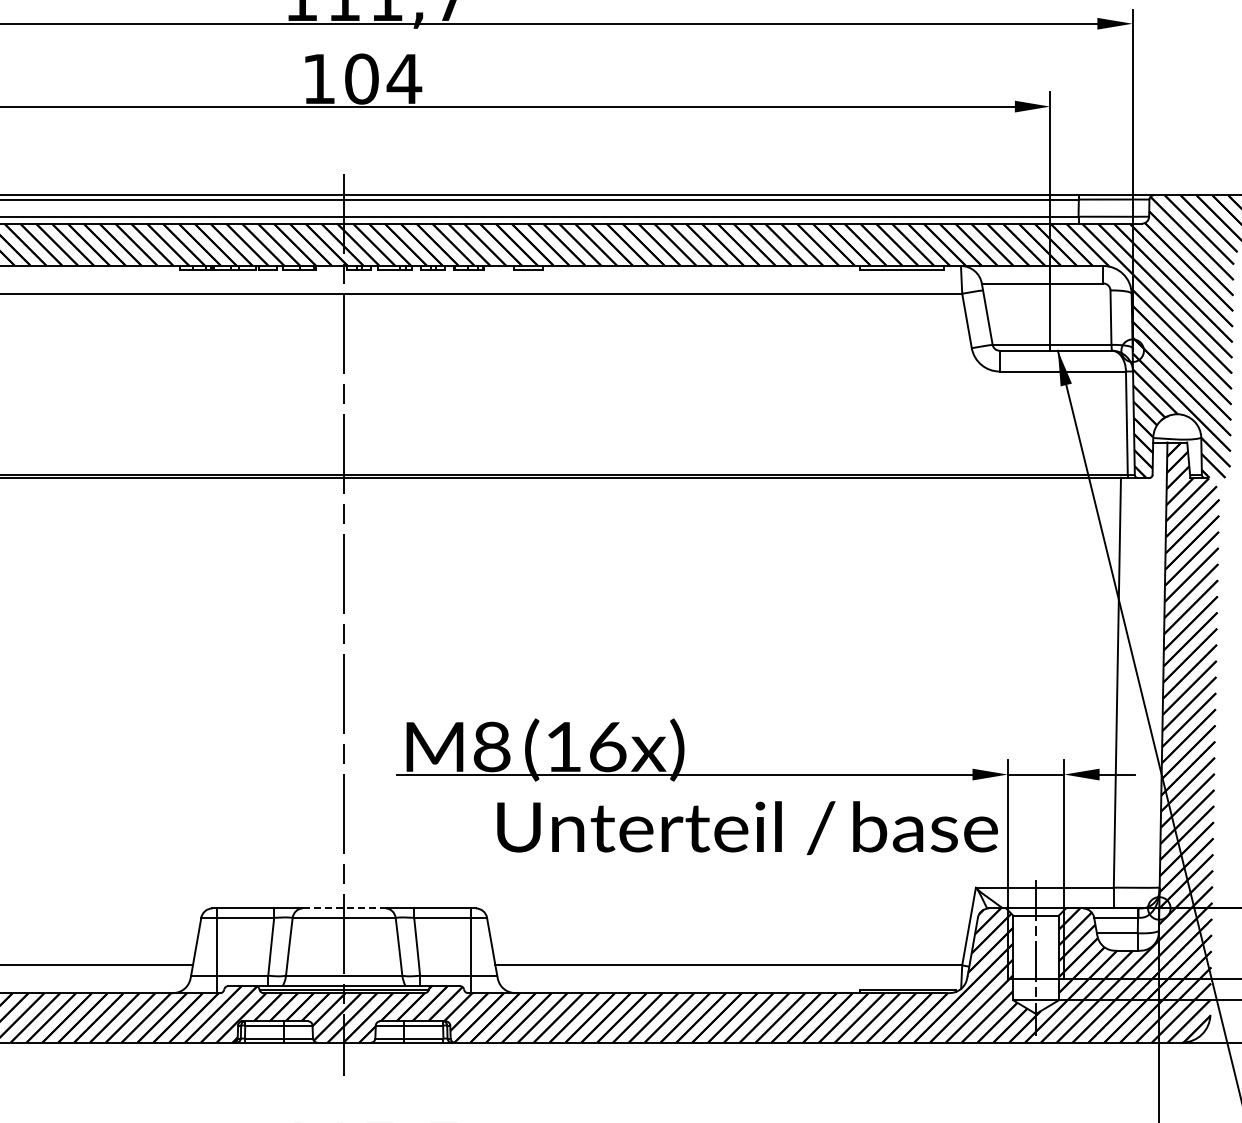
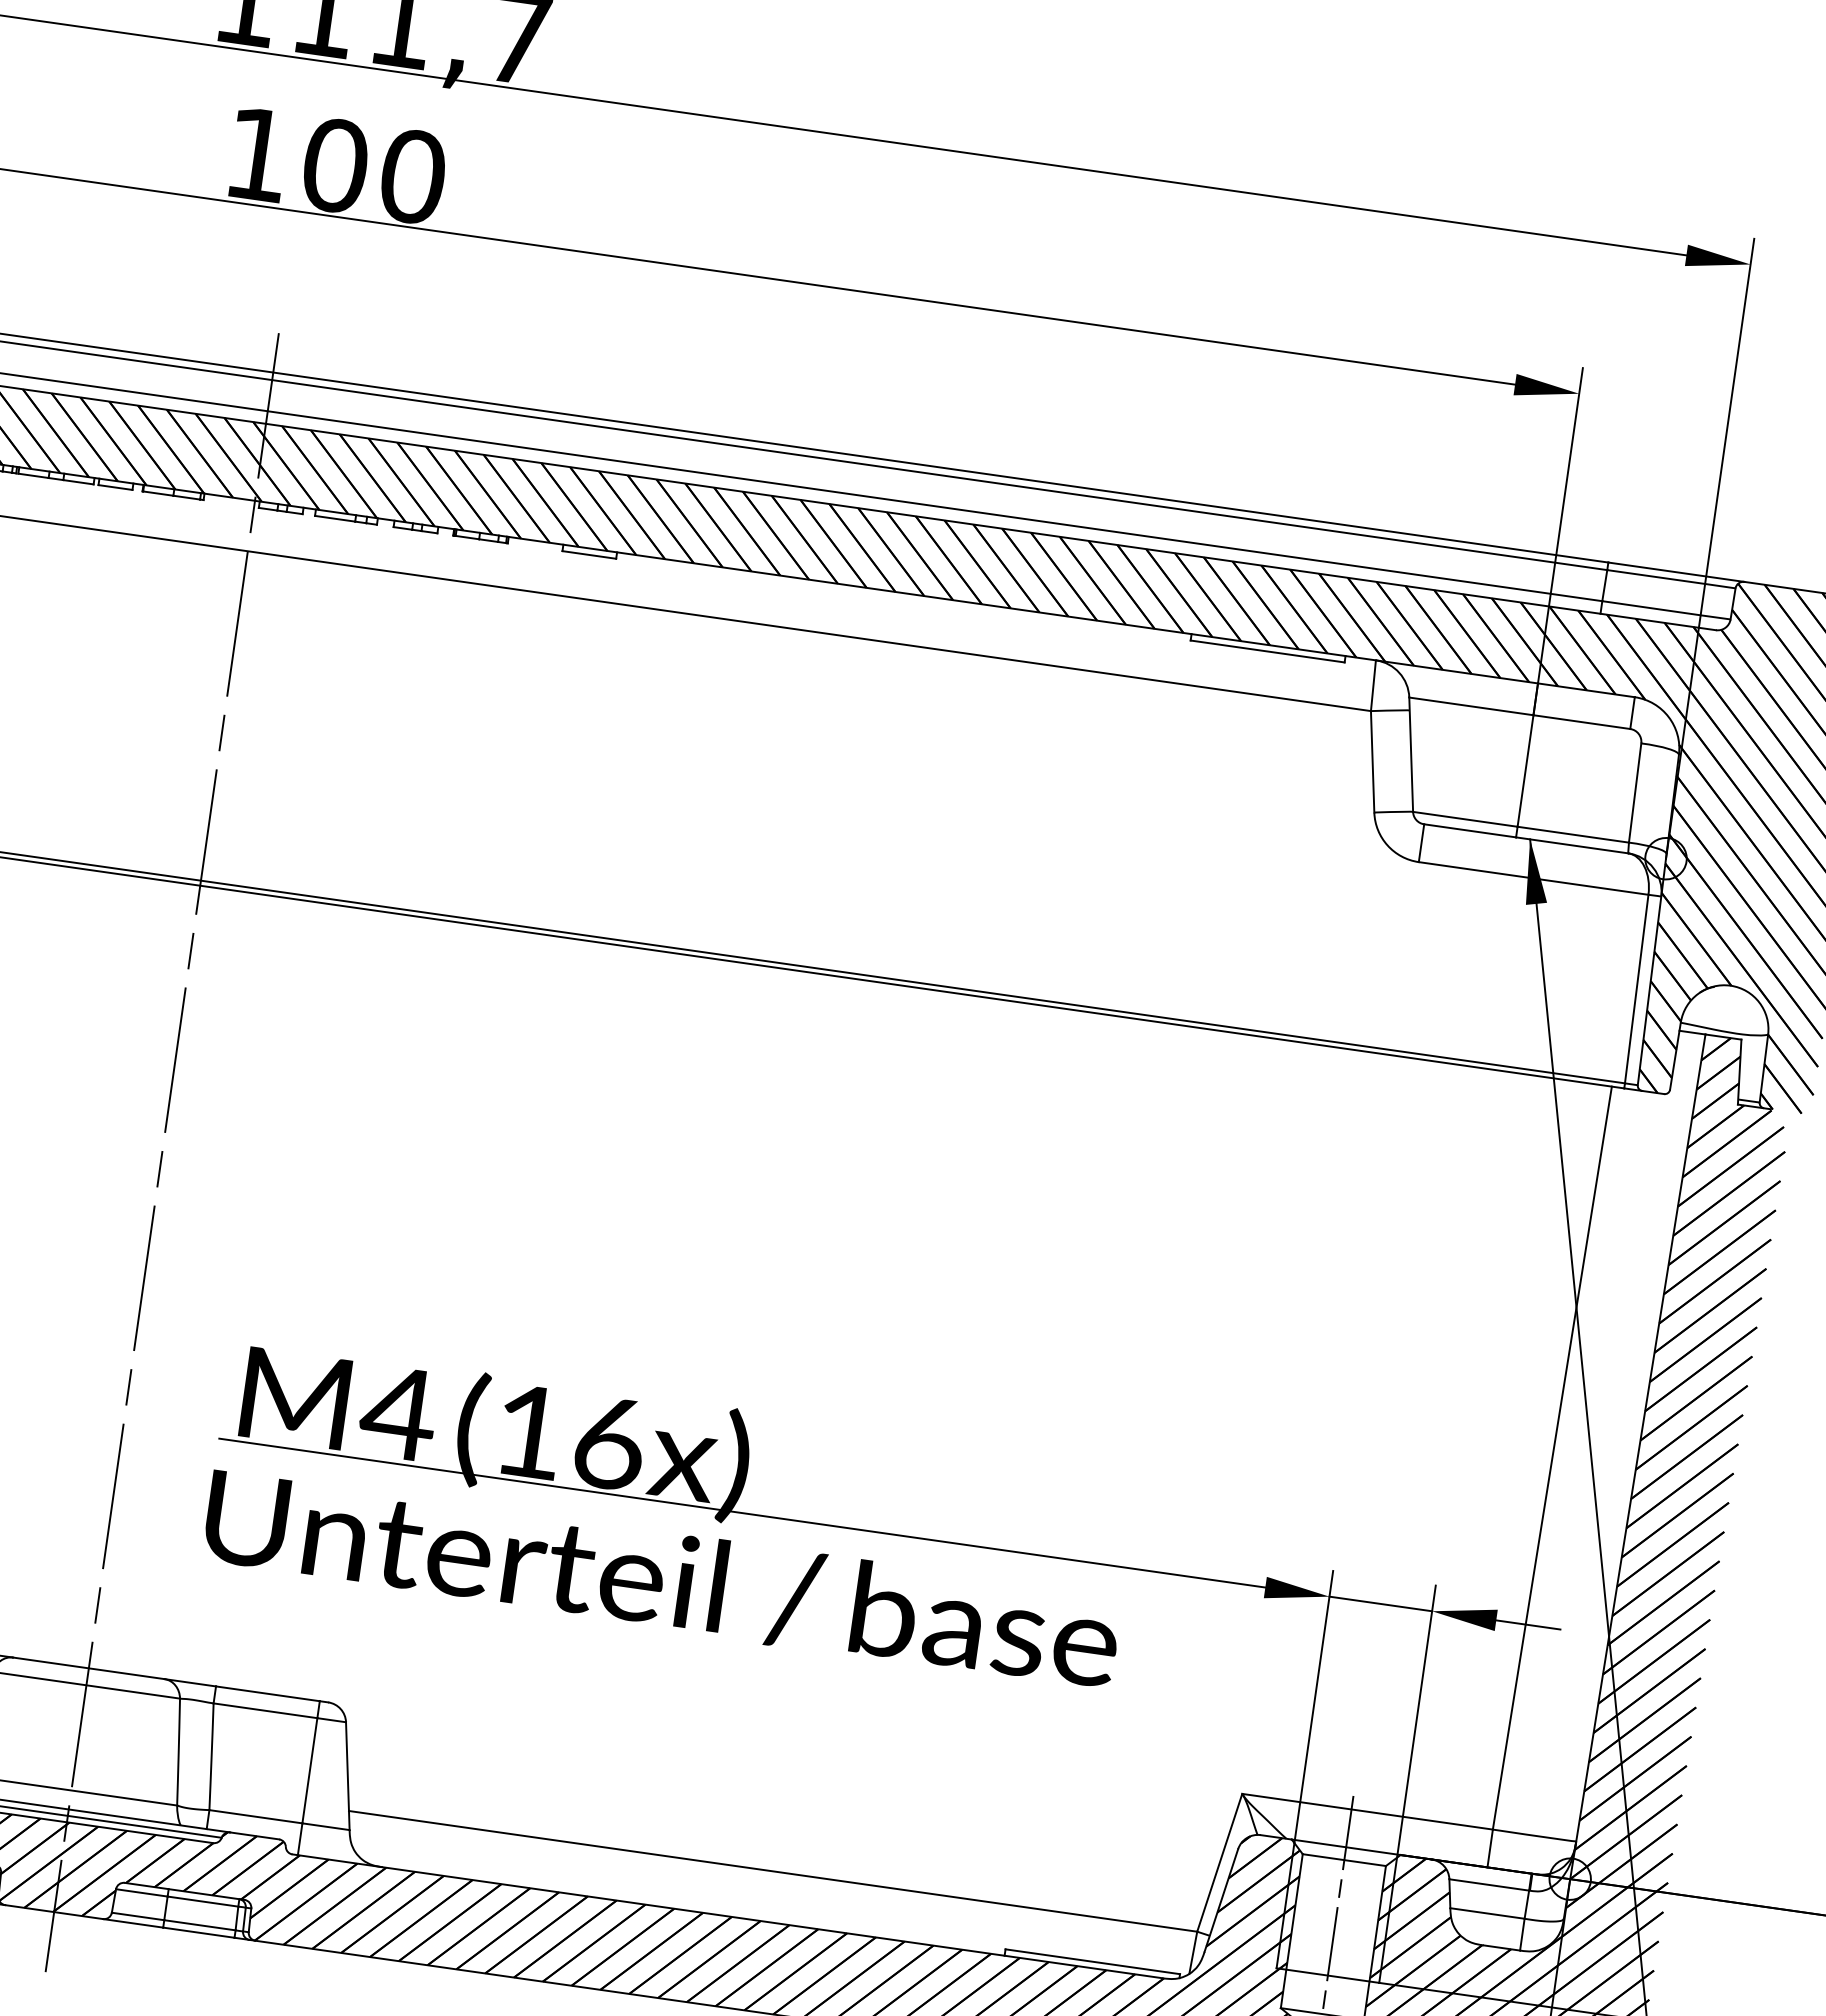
text: (404, 78) -> (413, 175), 104 -> 100
text: (491, 746) -> (398, 1412), M8 -> M4
text: (747, 827) -> (662, 1579), moved
line: (344, 908) -> (89, 1668), dashed -> solid

